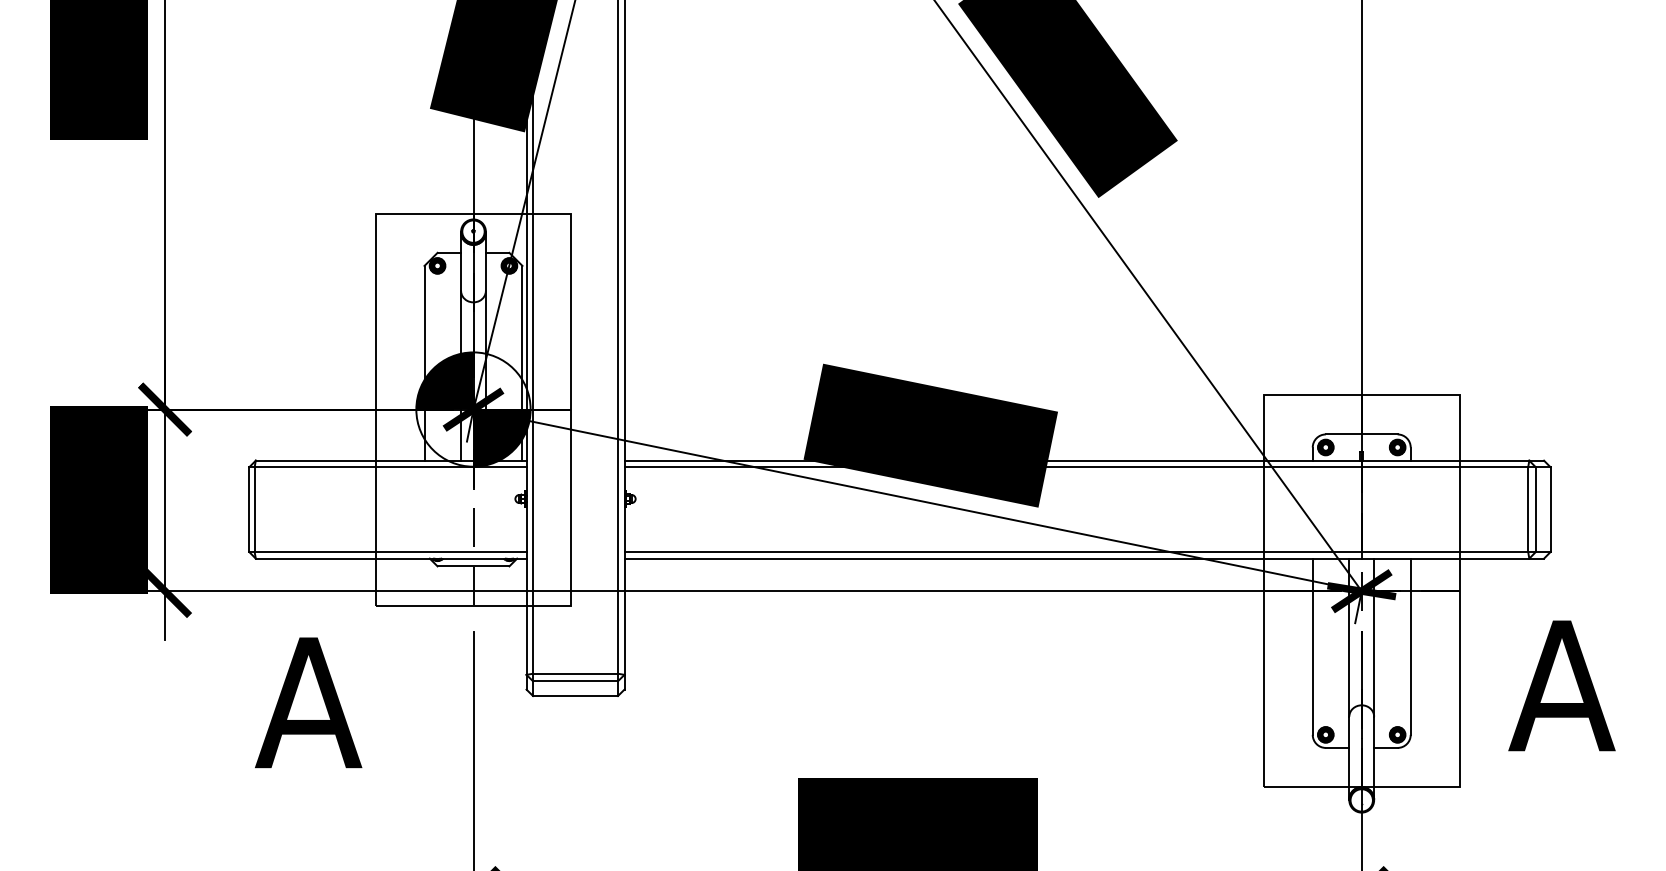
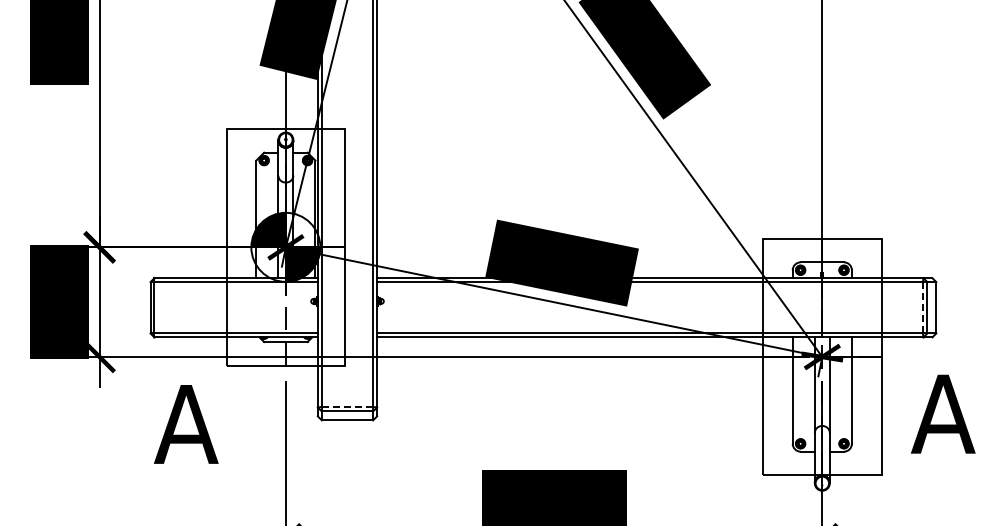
line: (1527, 509) -> (922, 307), solid -> dashed
line: (575, 673) -> (347, 406), solid -> dashed

